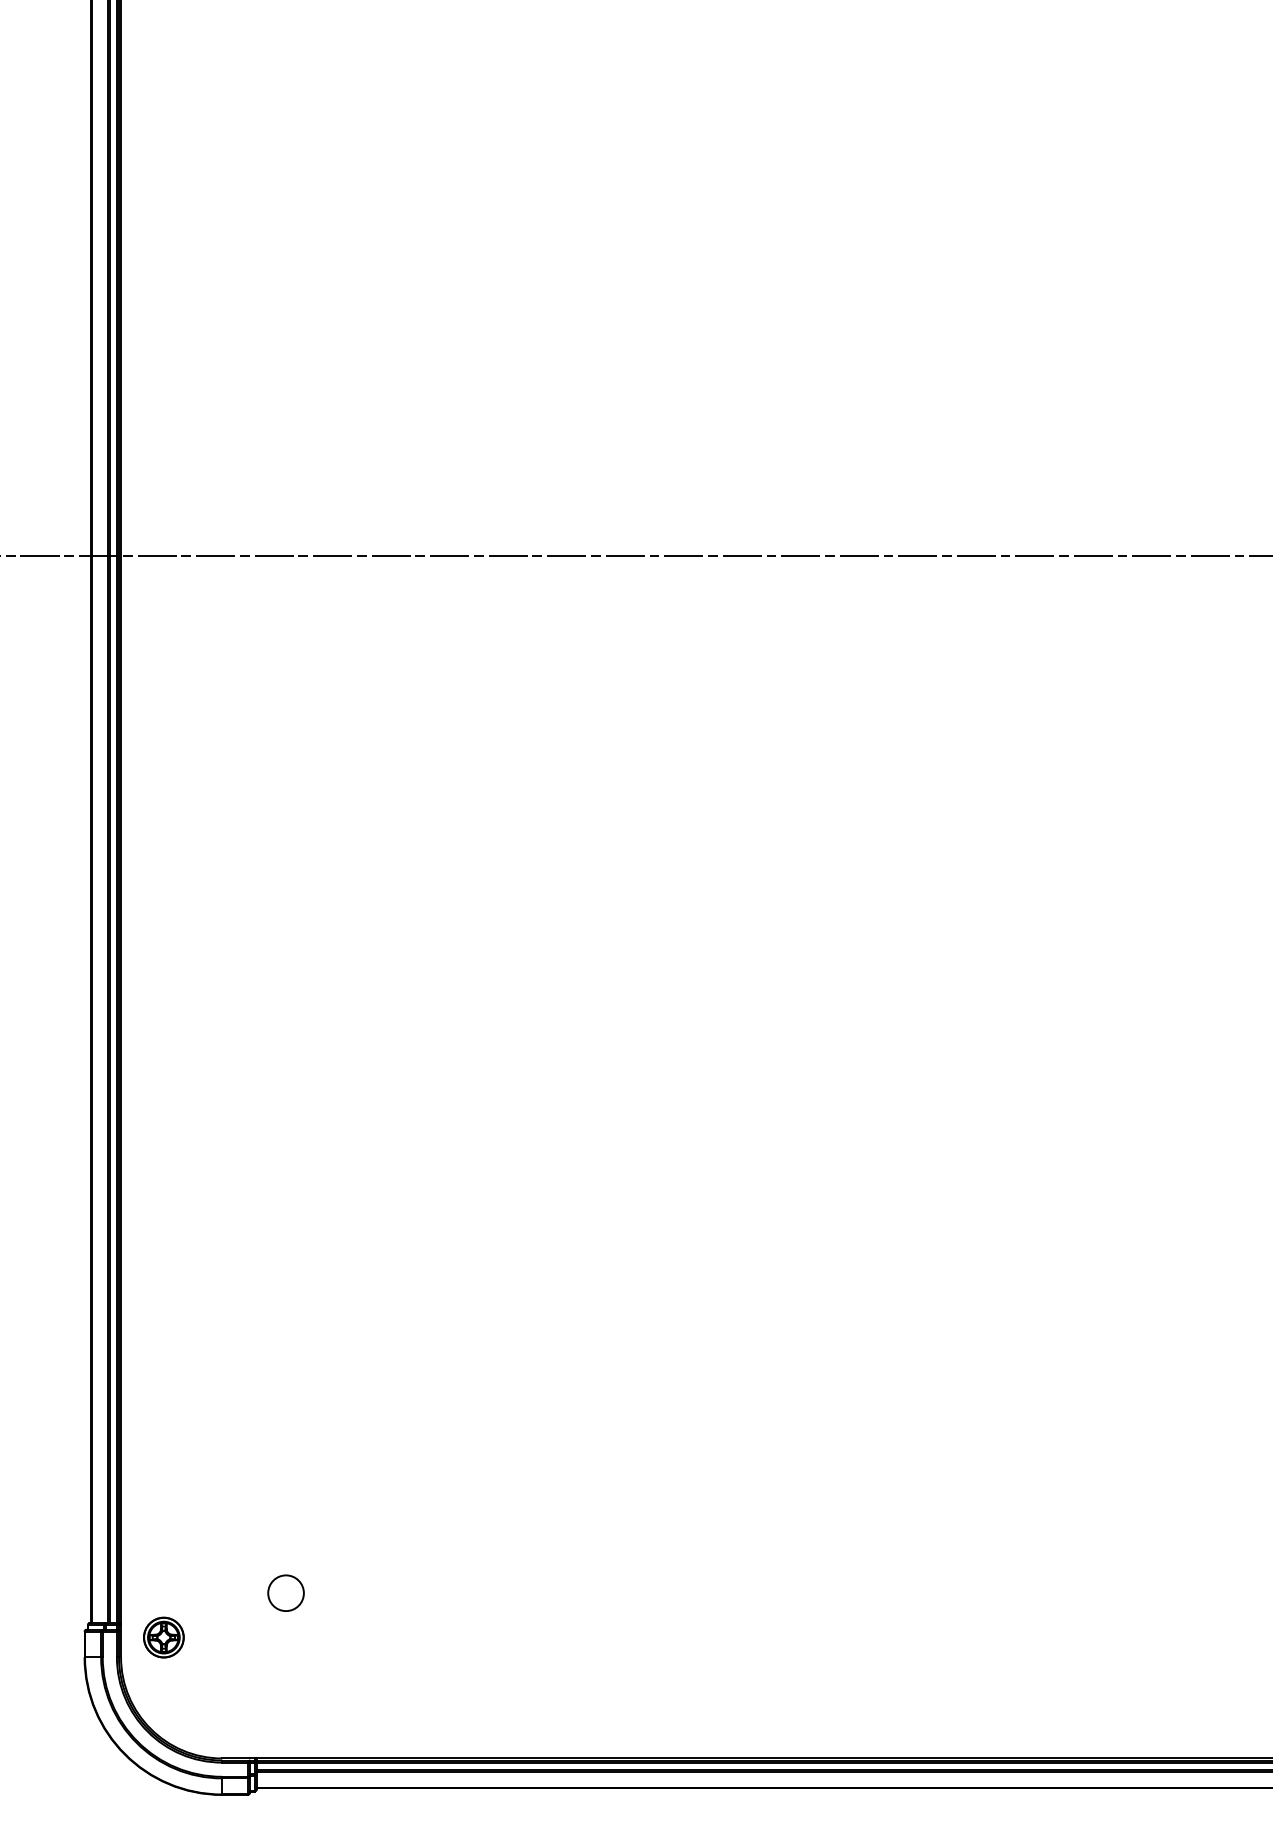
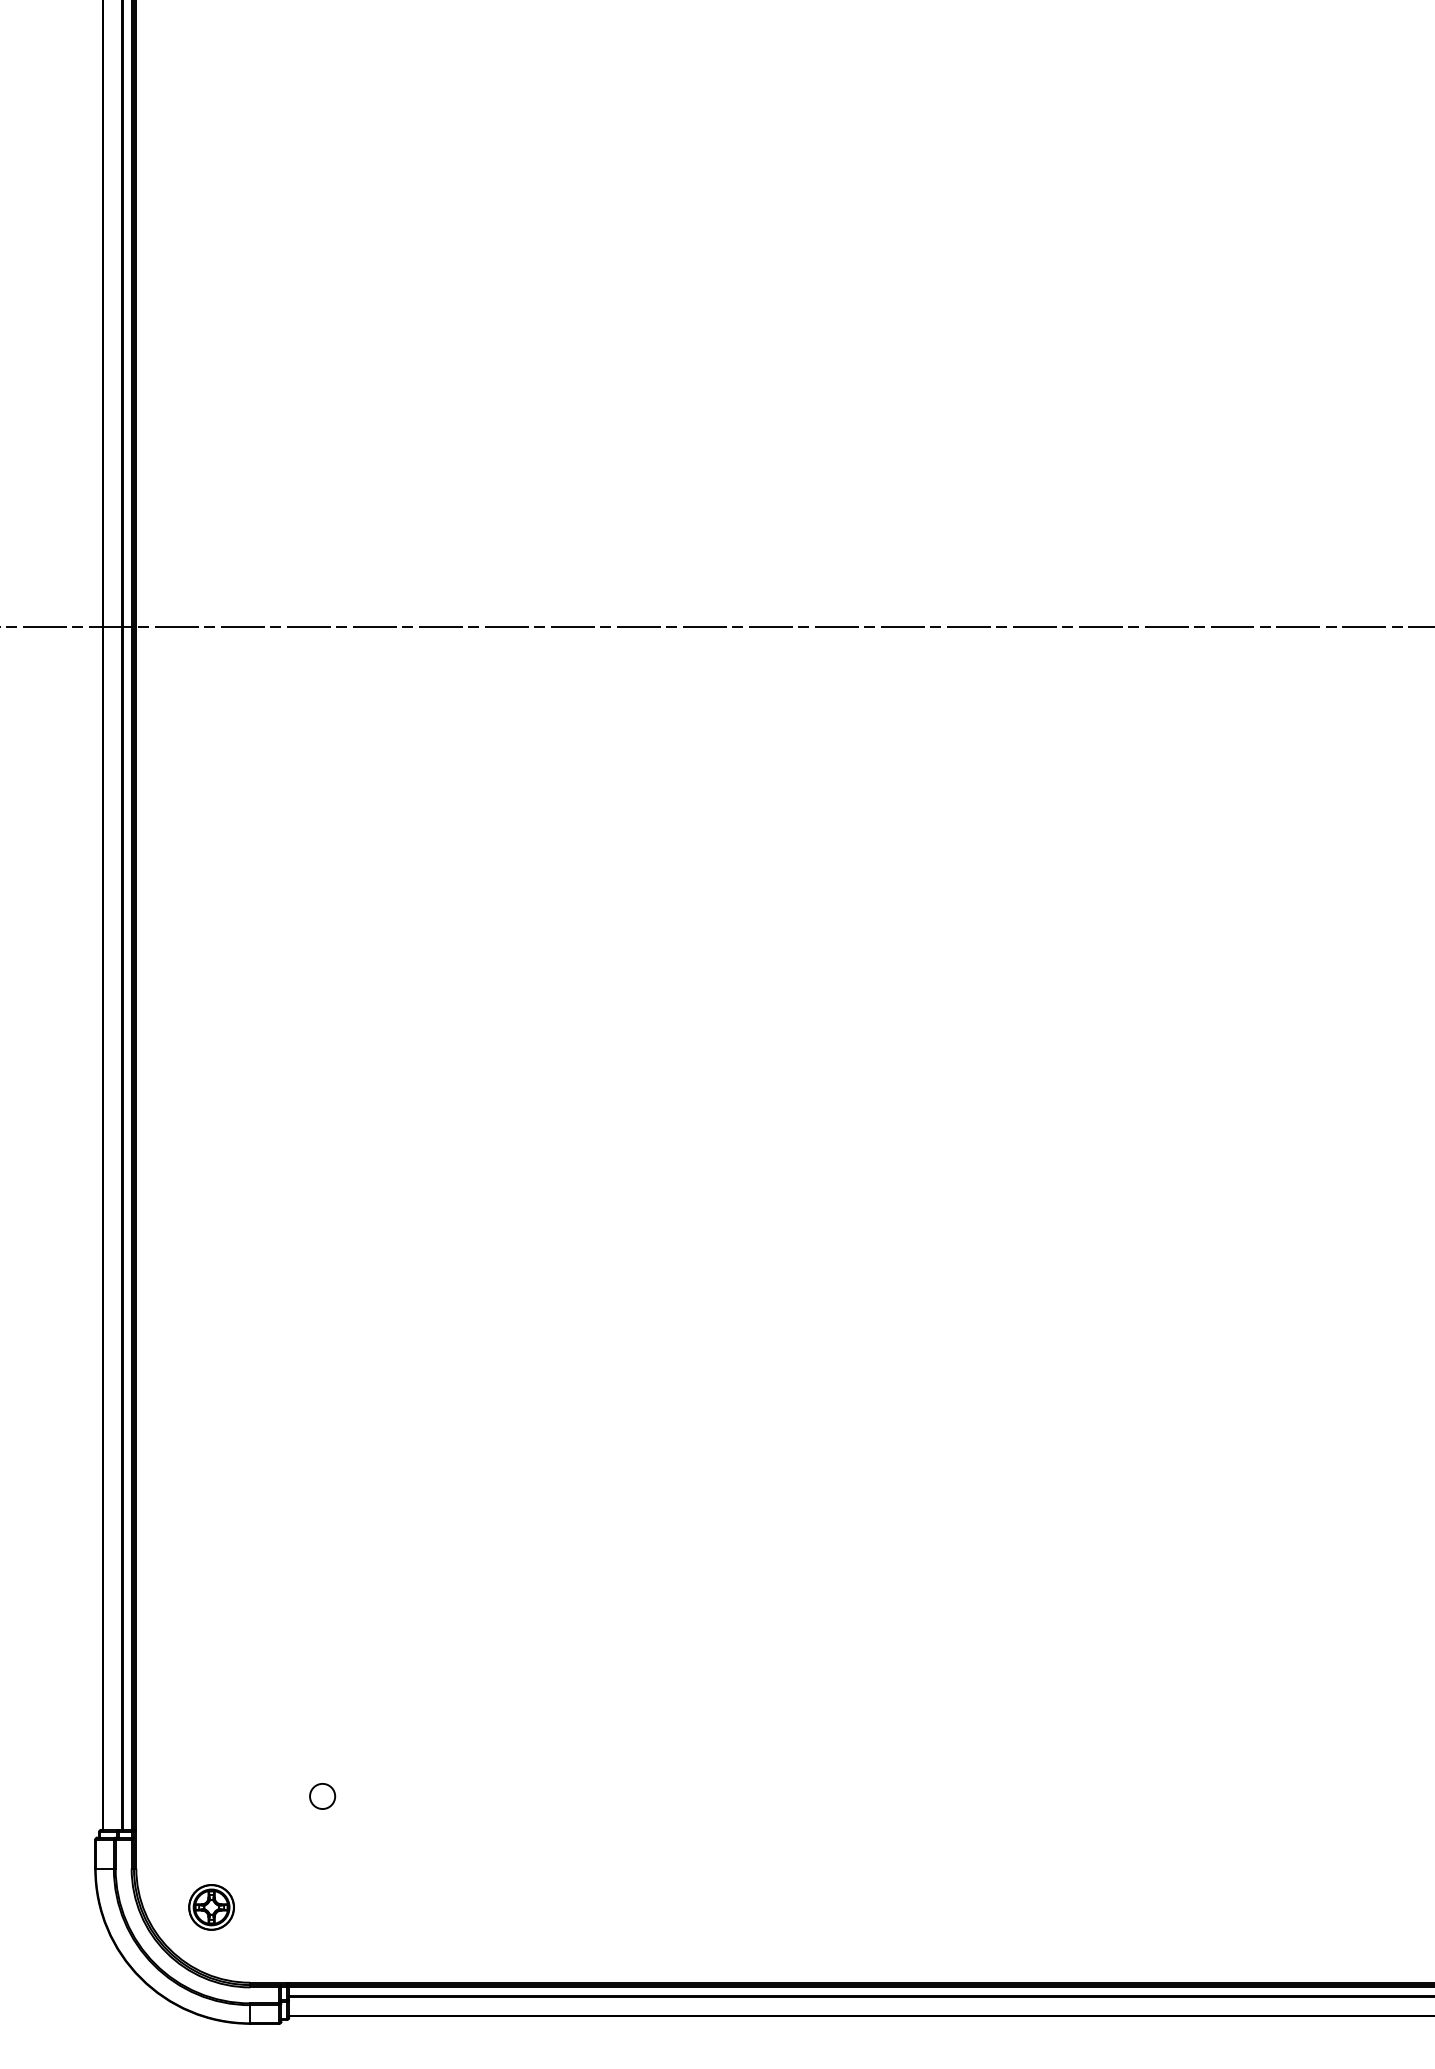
circle: (286, 1593) -> (322, 1796), size x0.62
part: (163, 1637) -> (211, 1907), moved

